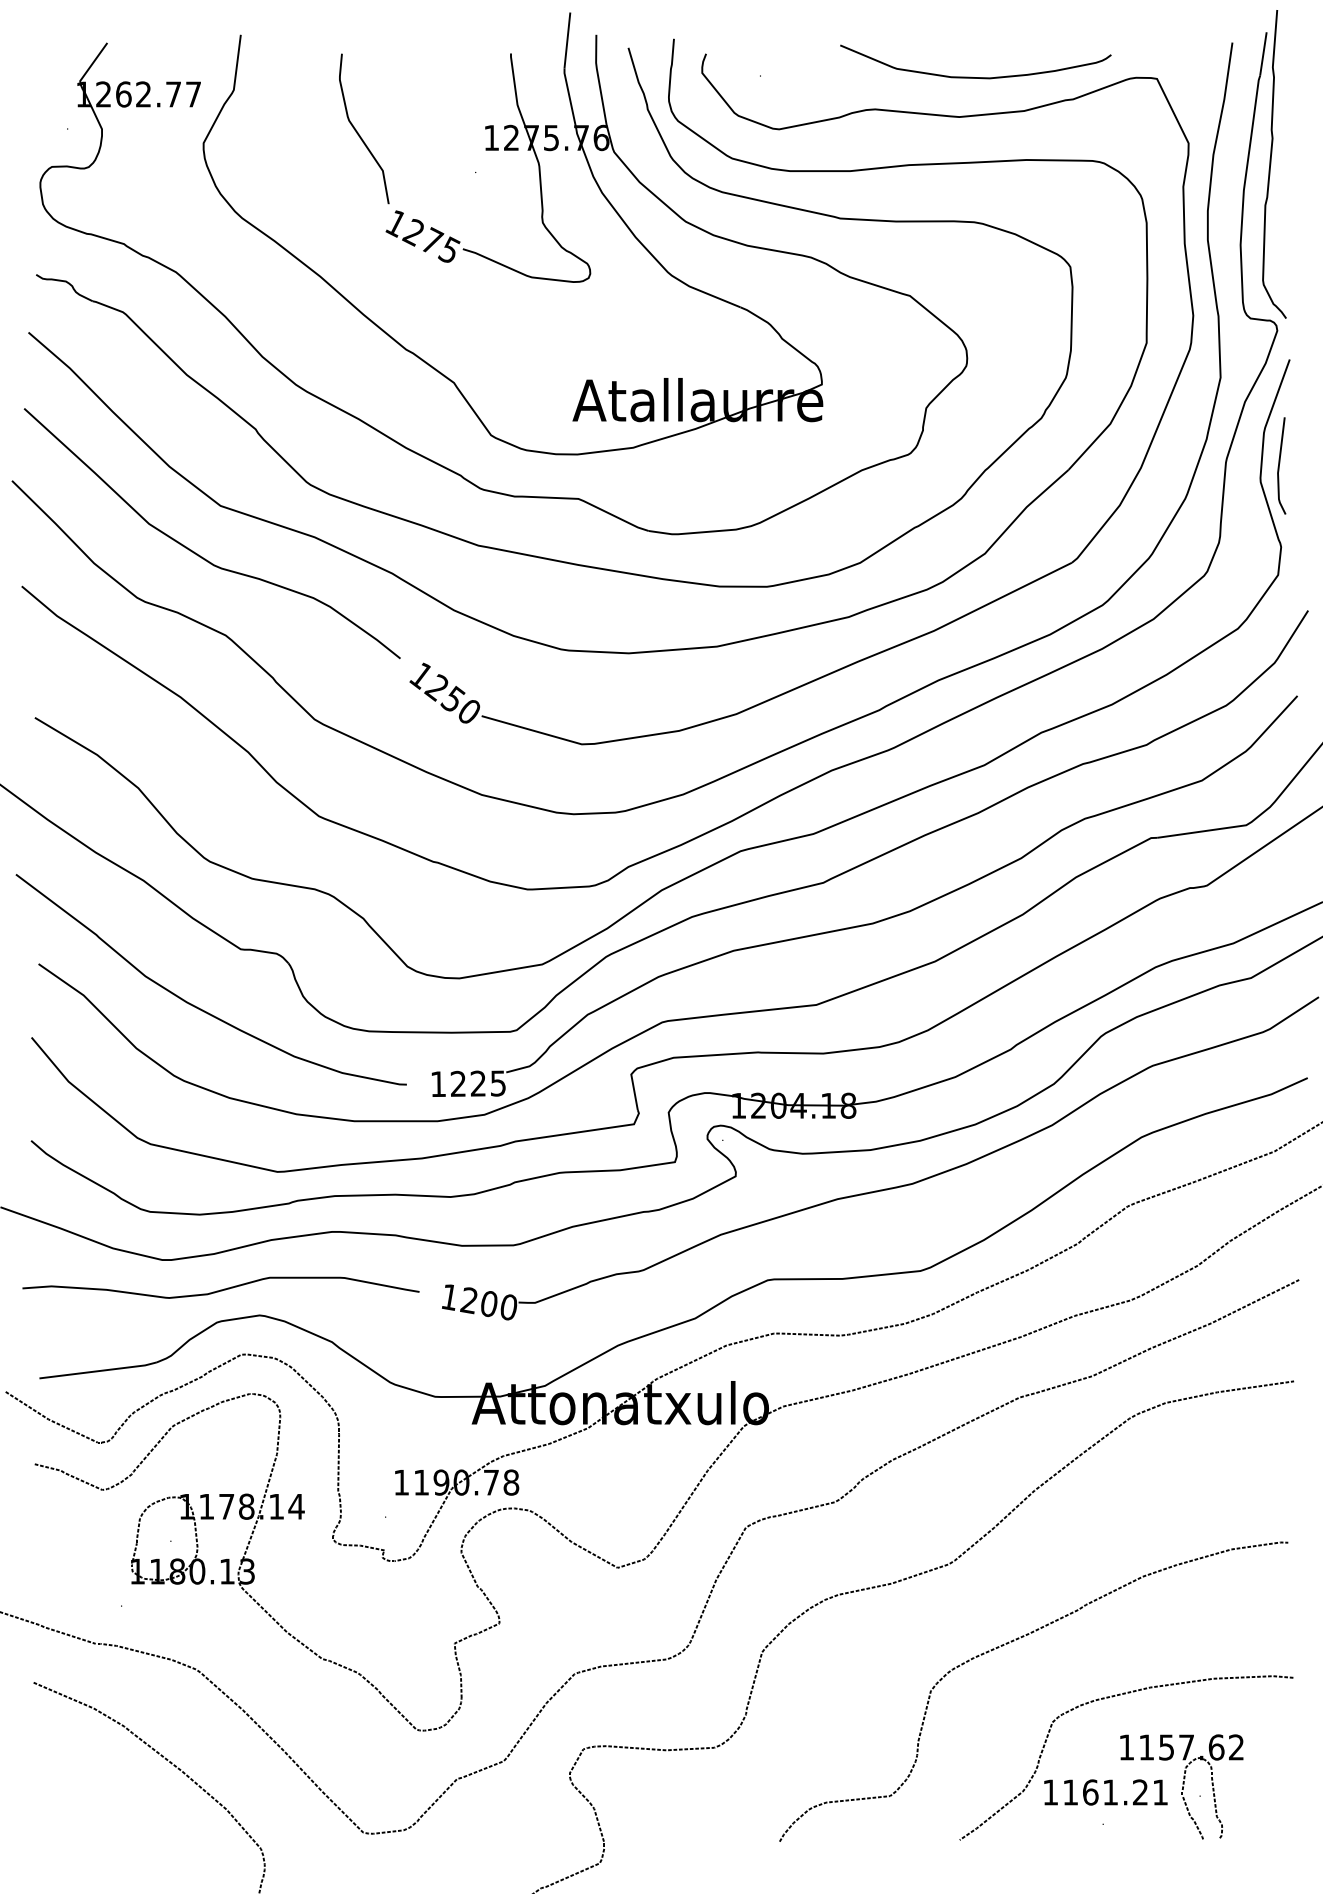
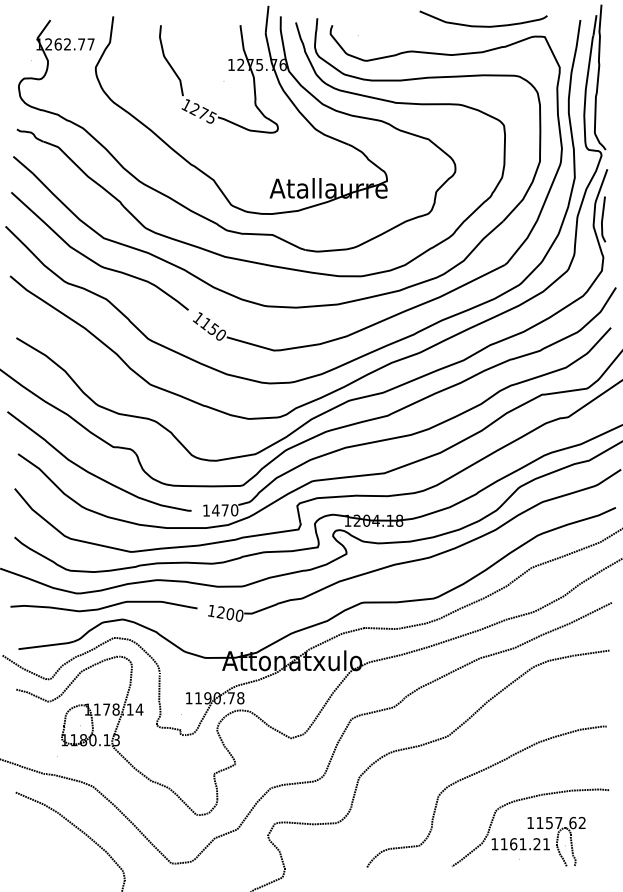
curve: (975, 75) -> (483, 25), moved
text: (434, 684) -> (204, 322), 1250 -> 1150
text: (478, 1083) -> (225, 510), 1225 -> 1470

